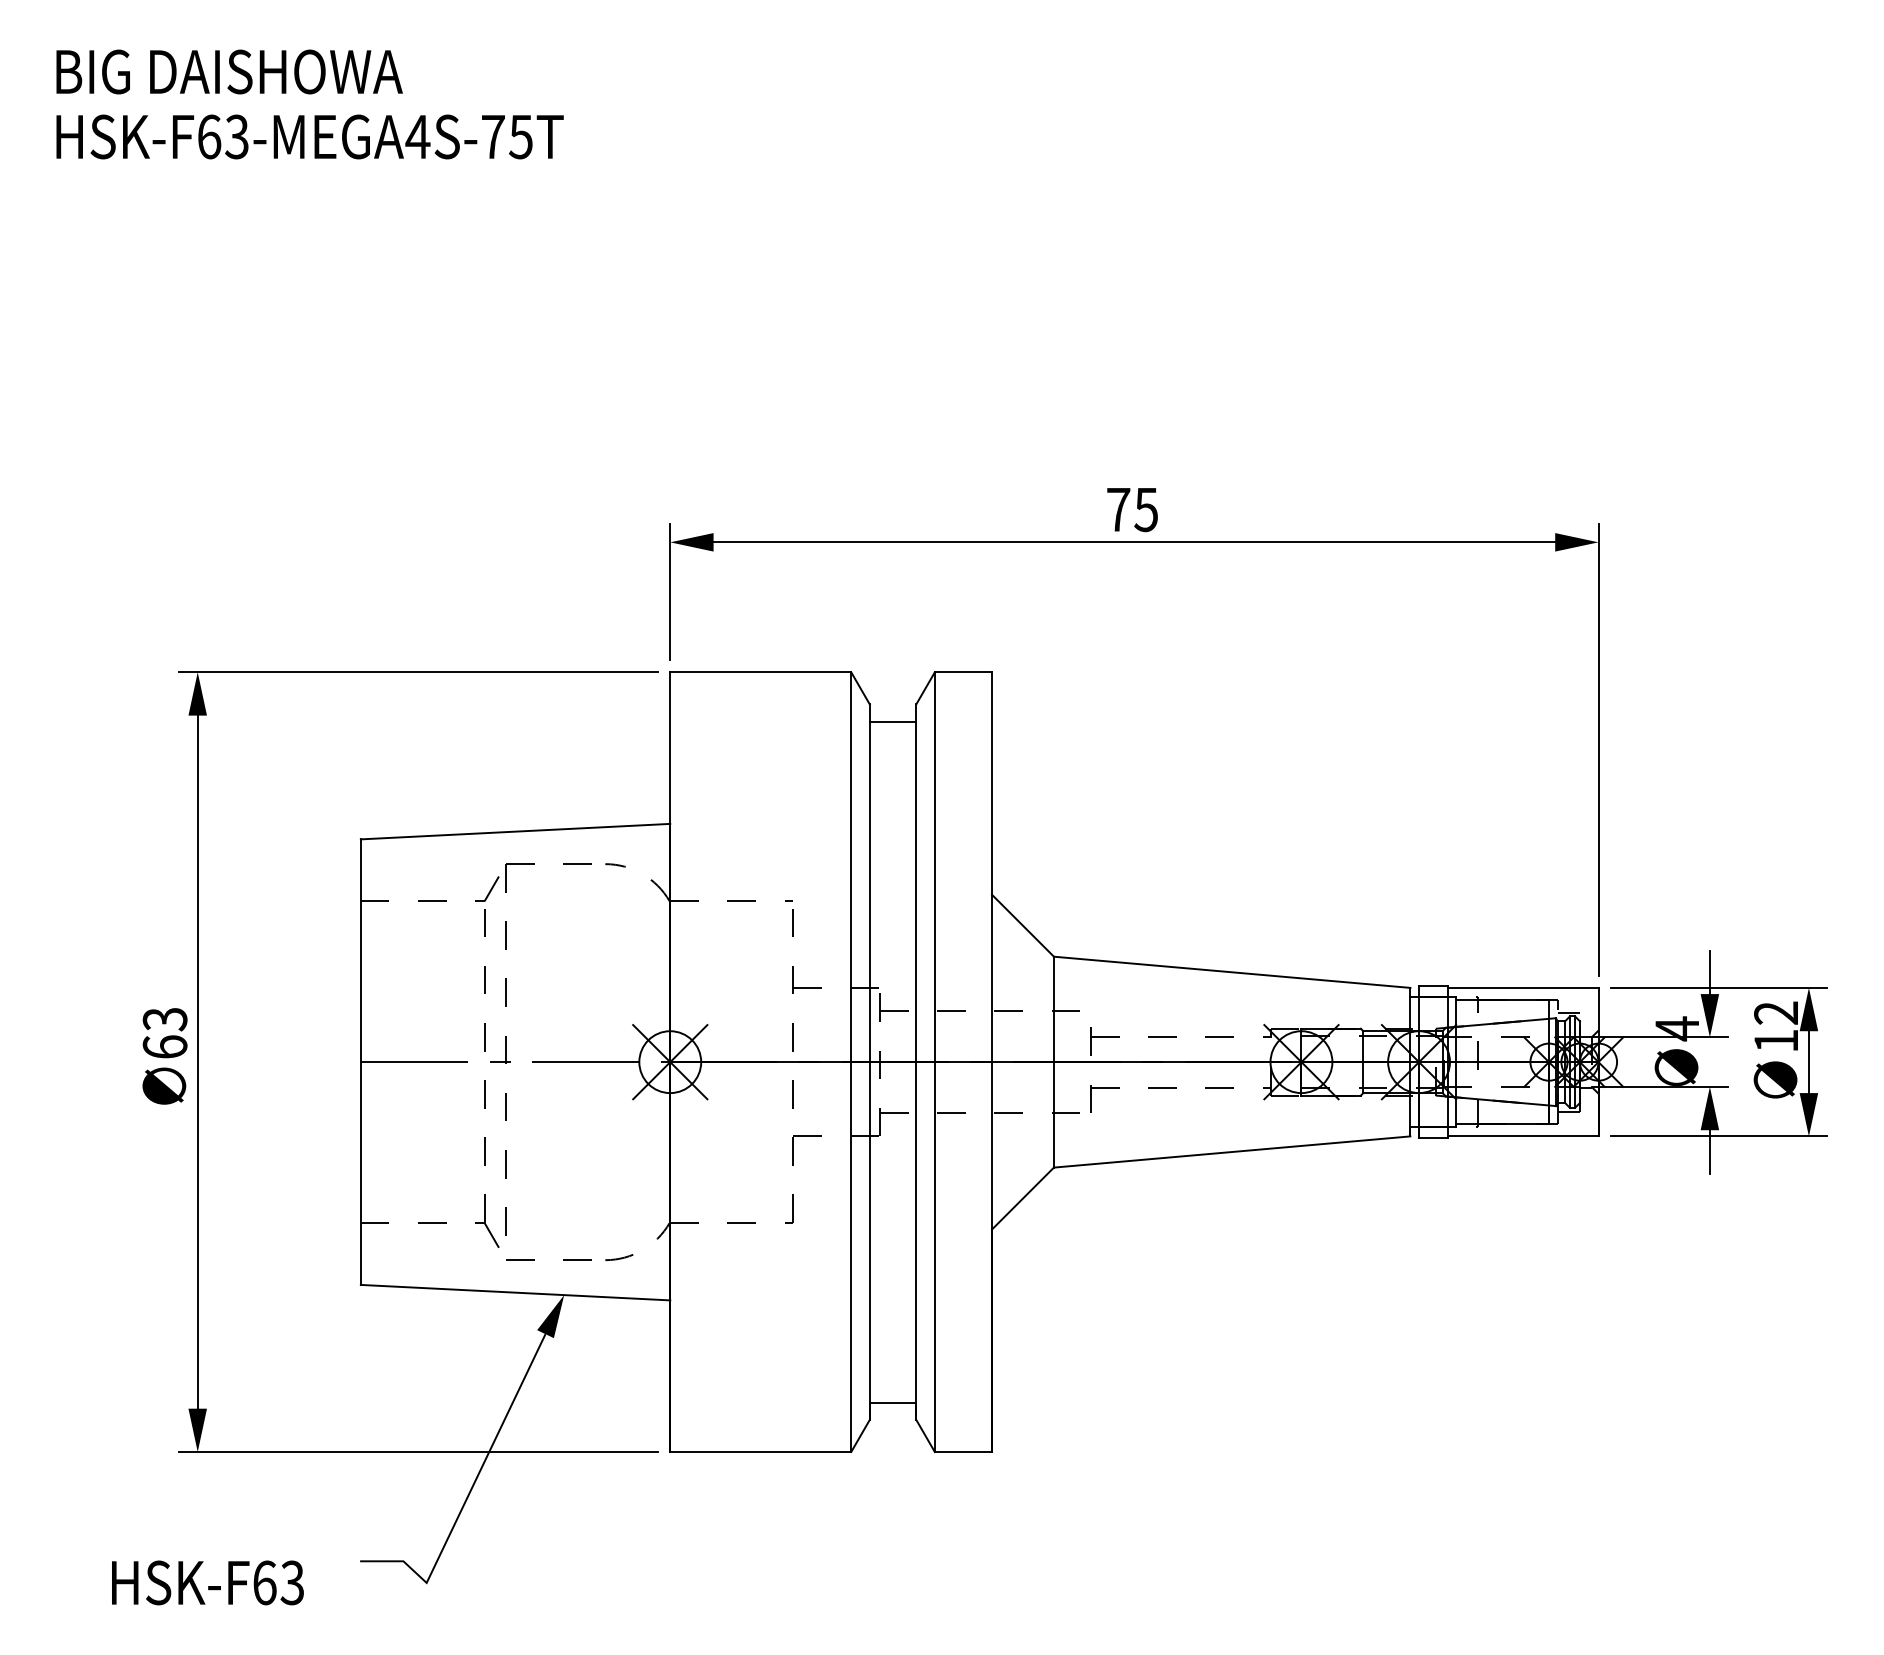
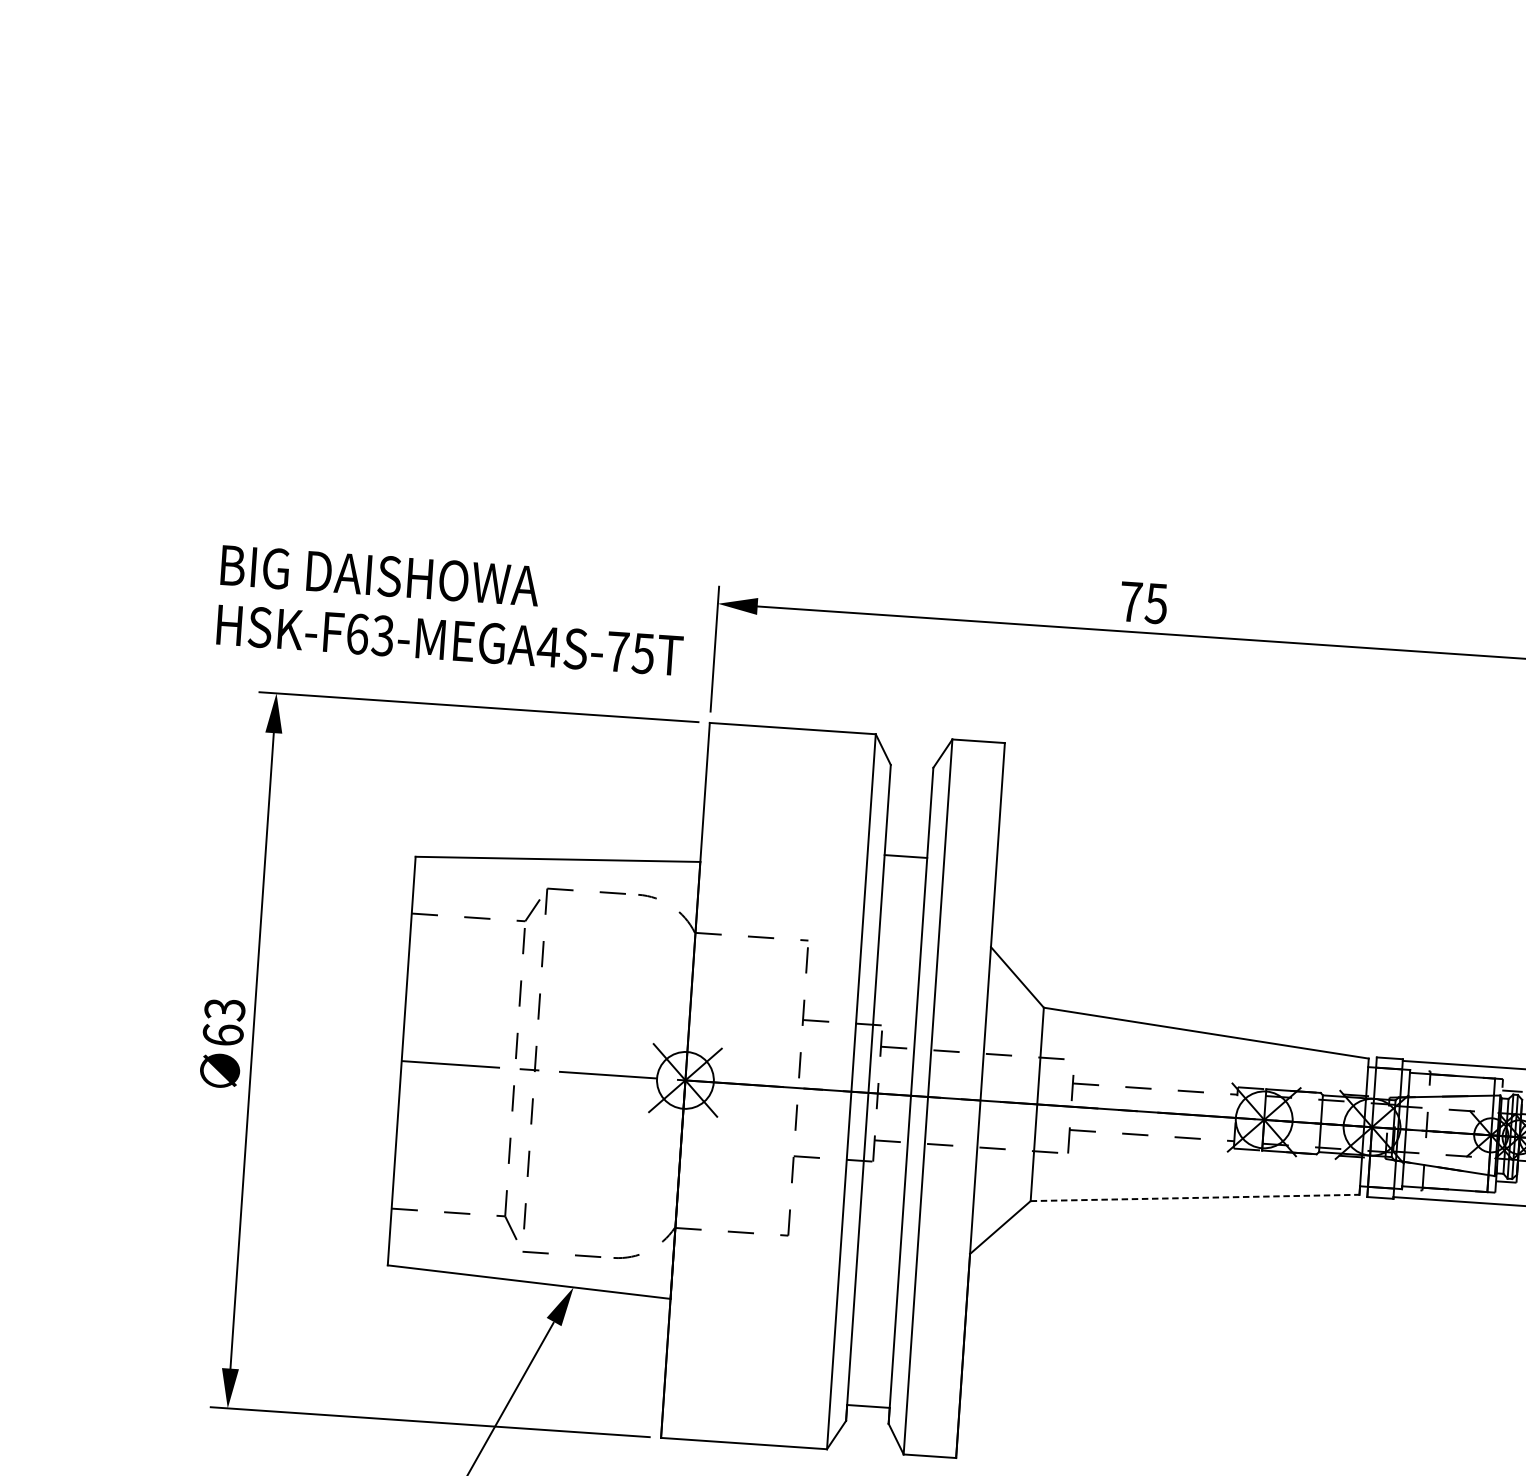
text: (309, 104) -> (451, 610), moved
line: (892, 721) -> (905, 856), moved
line: (1232, 1152) -> (1195, 1198), solid -> dashed

